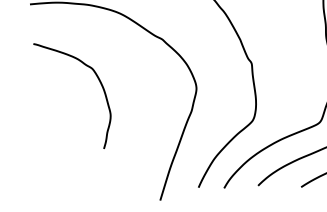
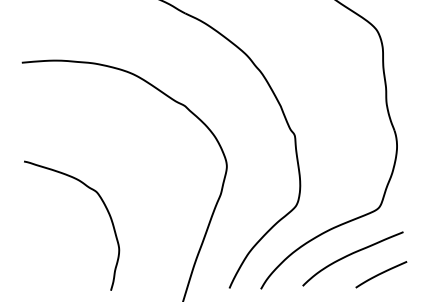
curve: (99, 82) -> (105, 208), moved

